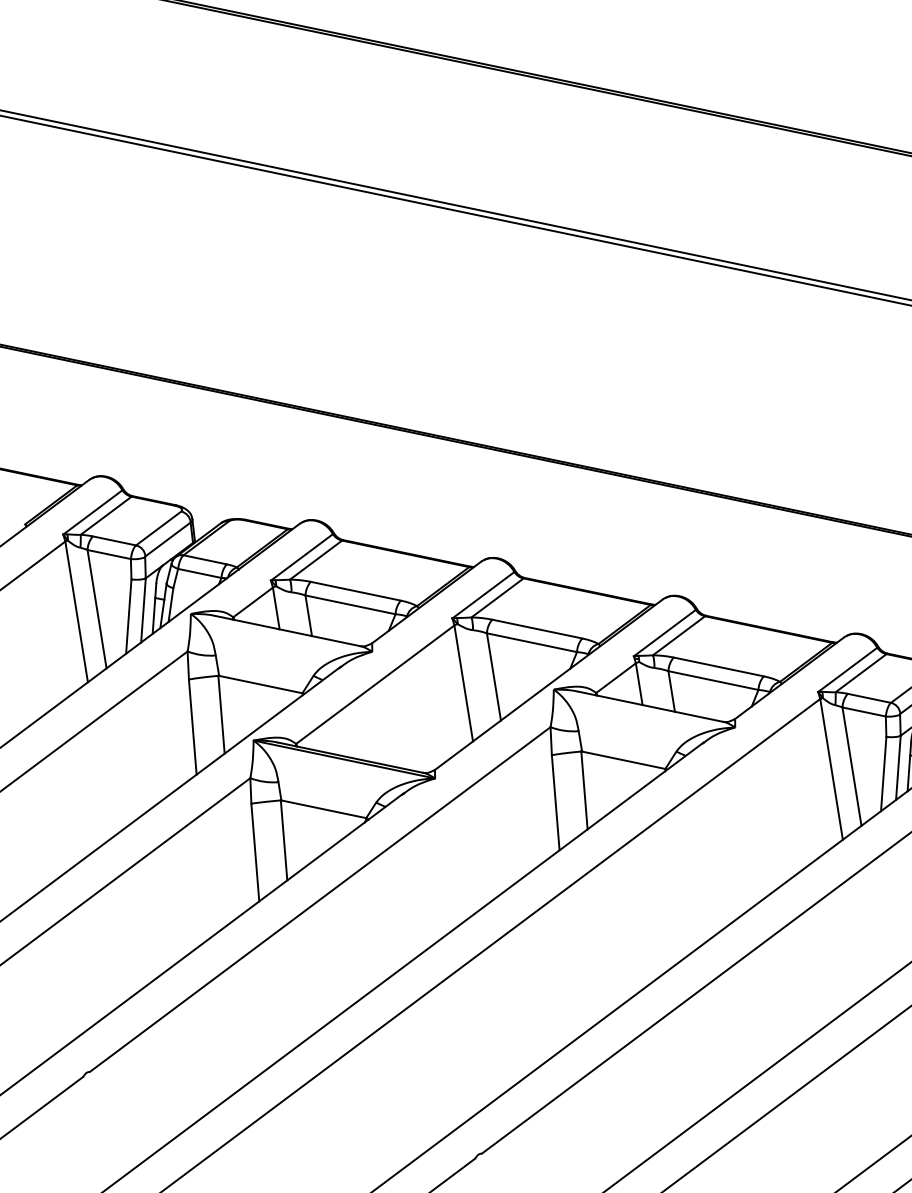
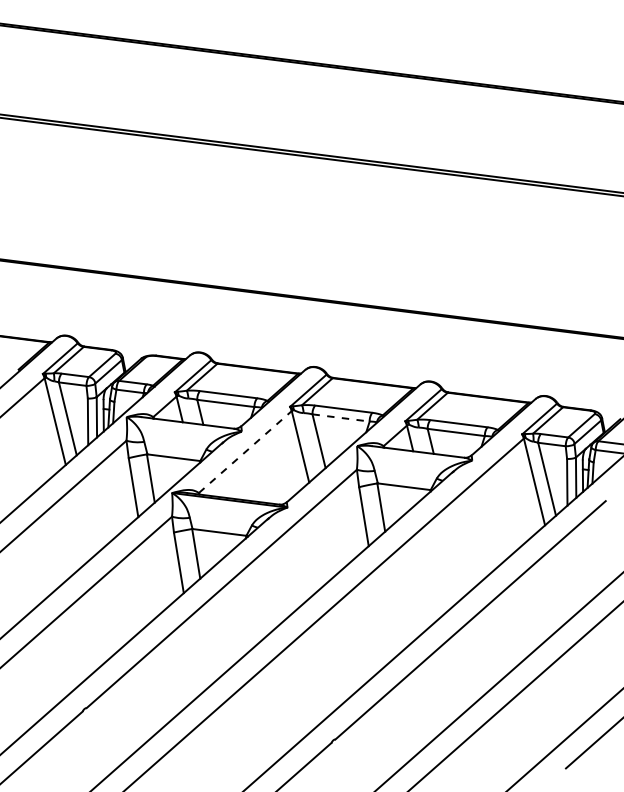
line: (532, 642) -> (341, 417), solid -> dashed
line: (375, 685) -> (245, 452), solid -> dashed

